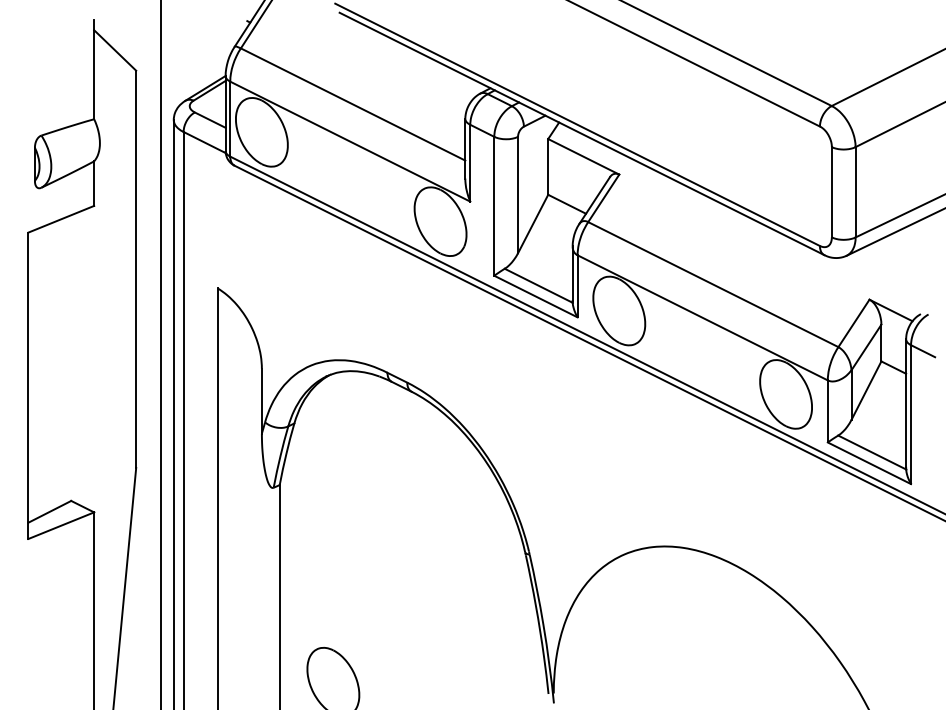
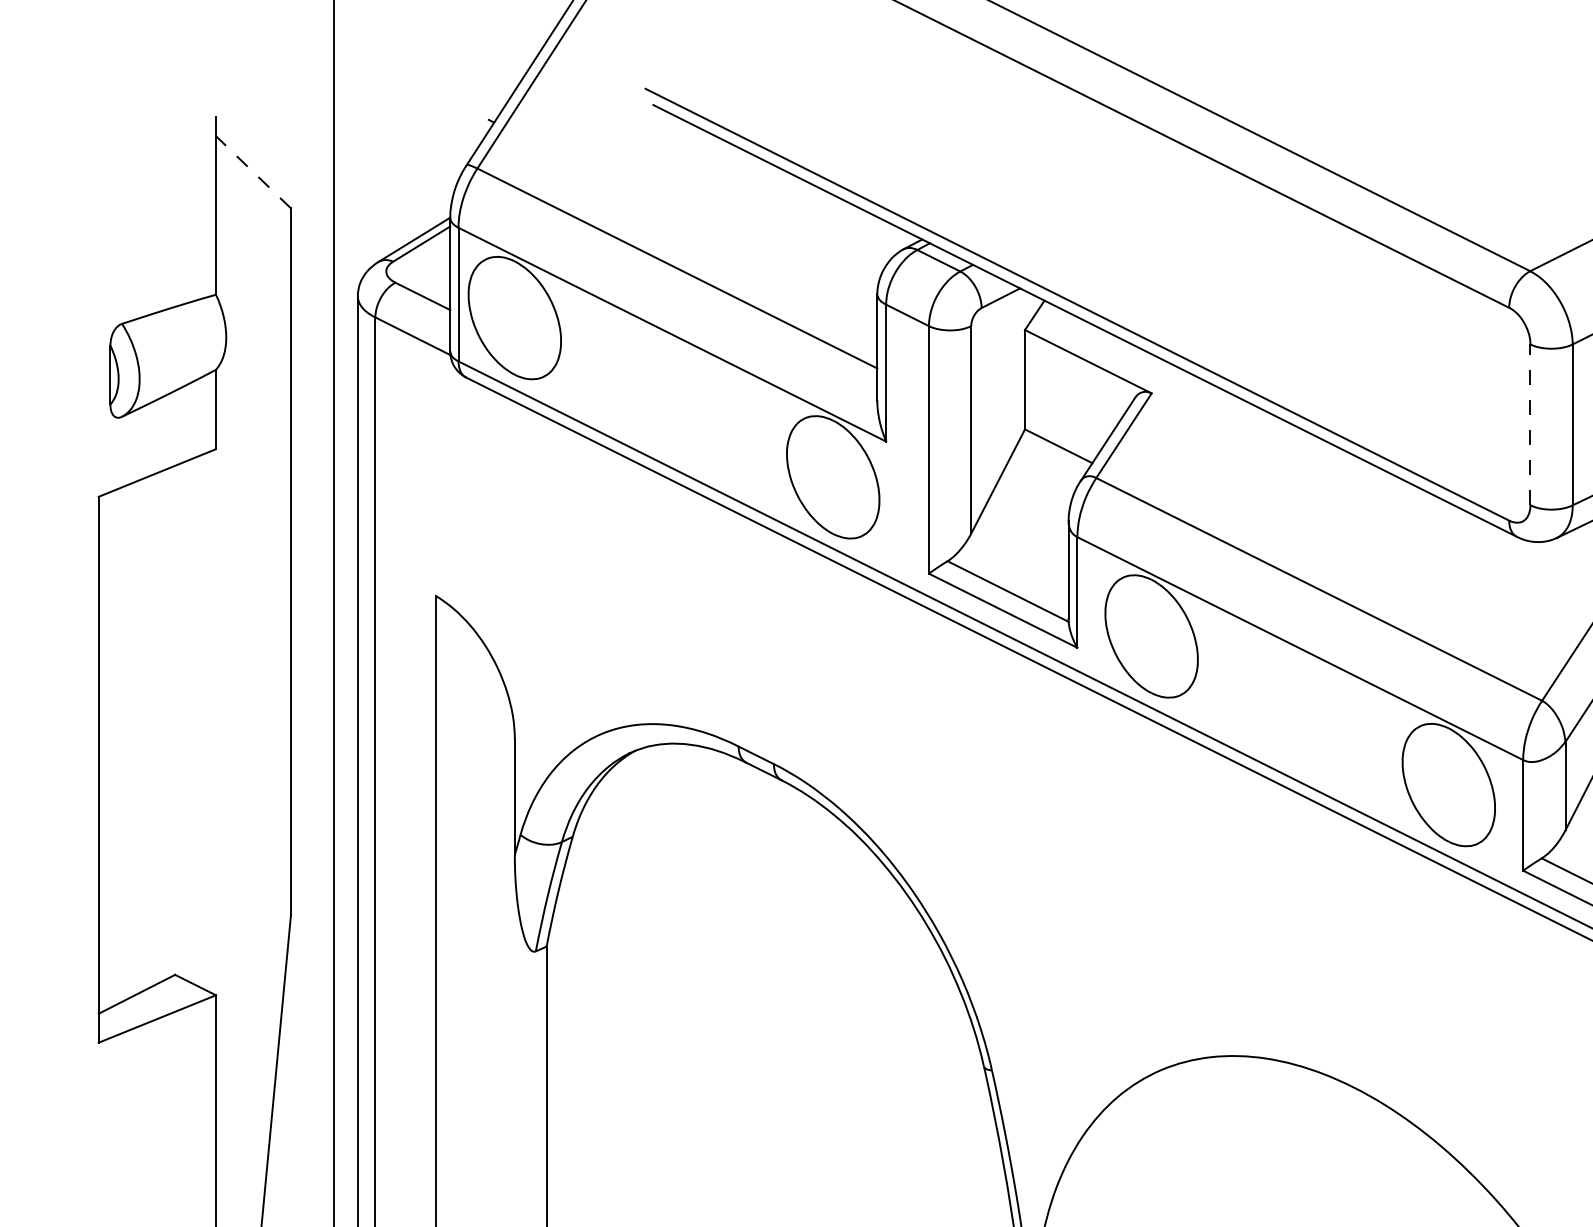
line: (114, 50) -> (252, 172), solid -> dashed
line: (831, 191) -> (1529, 423), solid -> dashed

